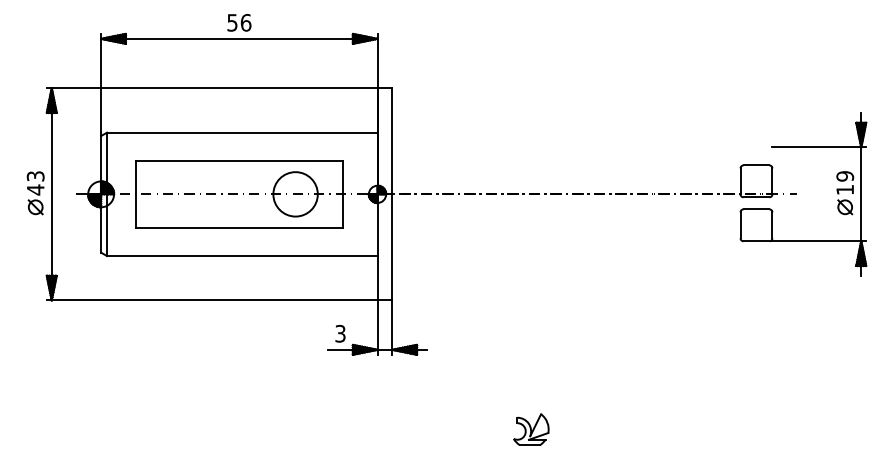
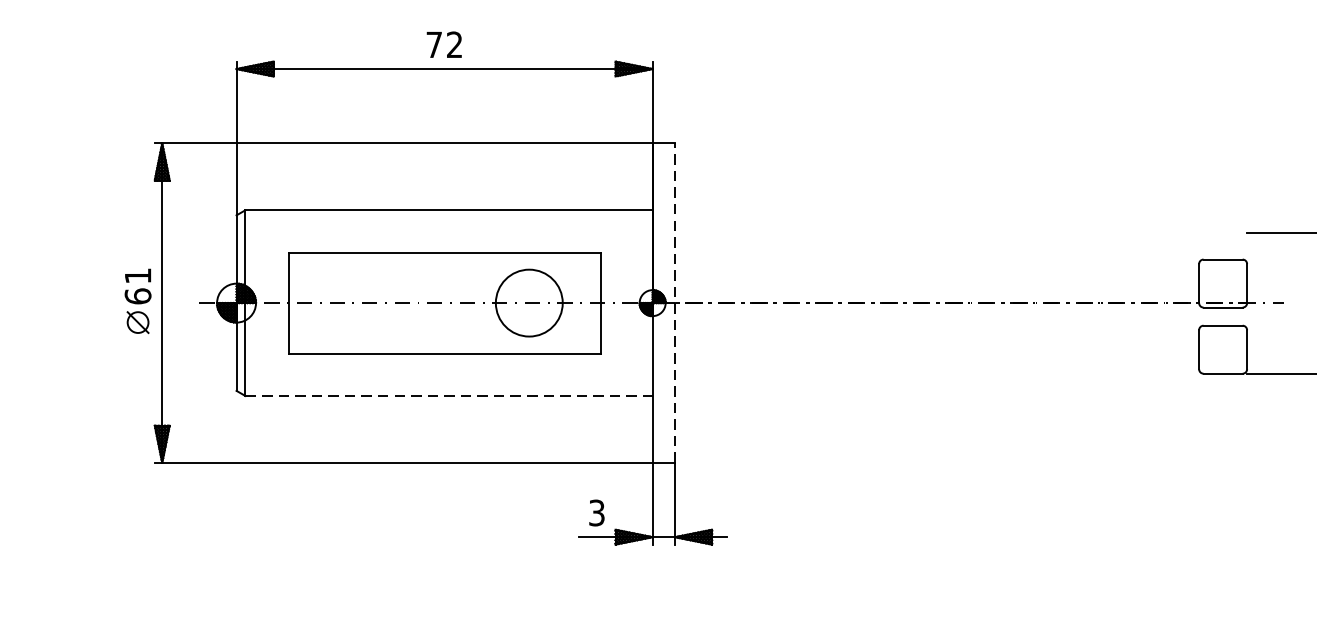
text: (239, 22) -> (444, 44), 56 -> 72
text: (35, 183) -> (137, 286), 43 -> 61
line: (392, 193) -> (675, 301), solid -> dashed
line: (242, 256) -> (449, 396), solid -> dashed

